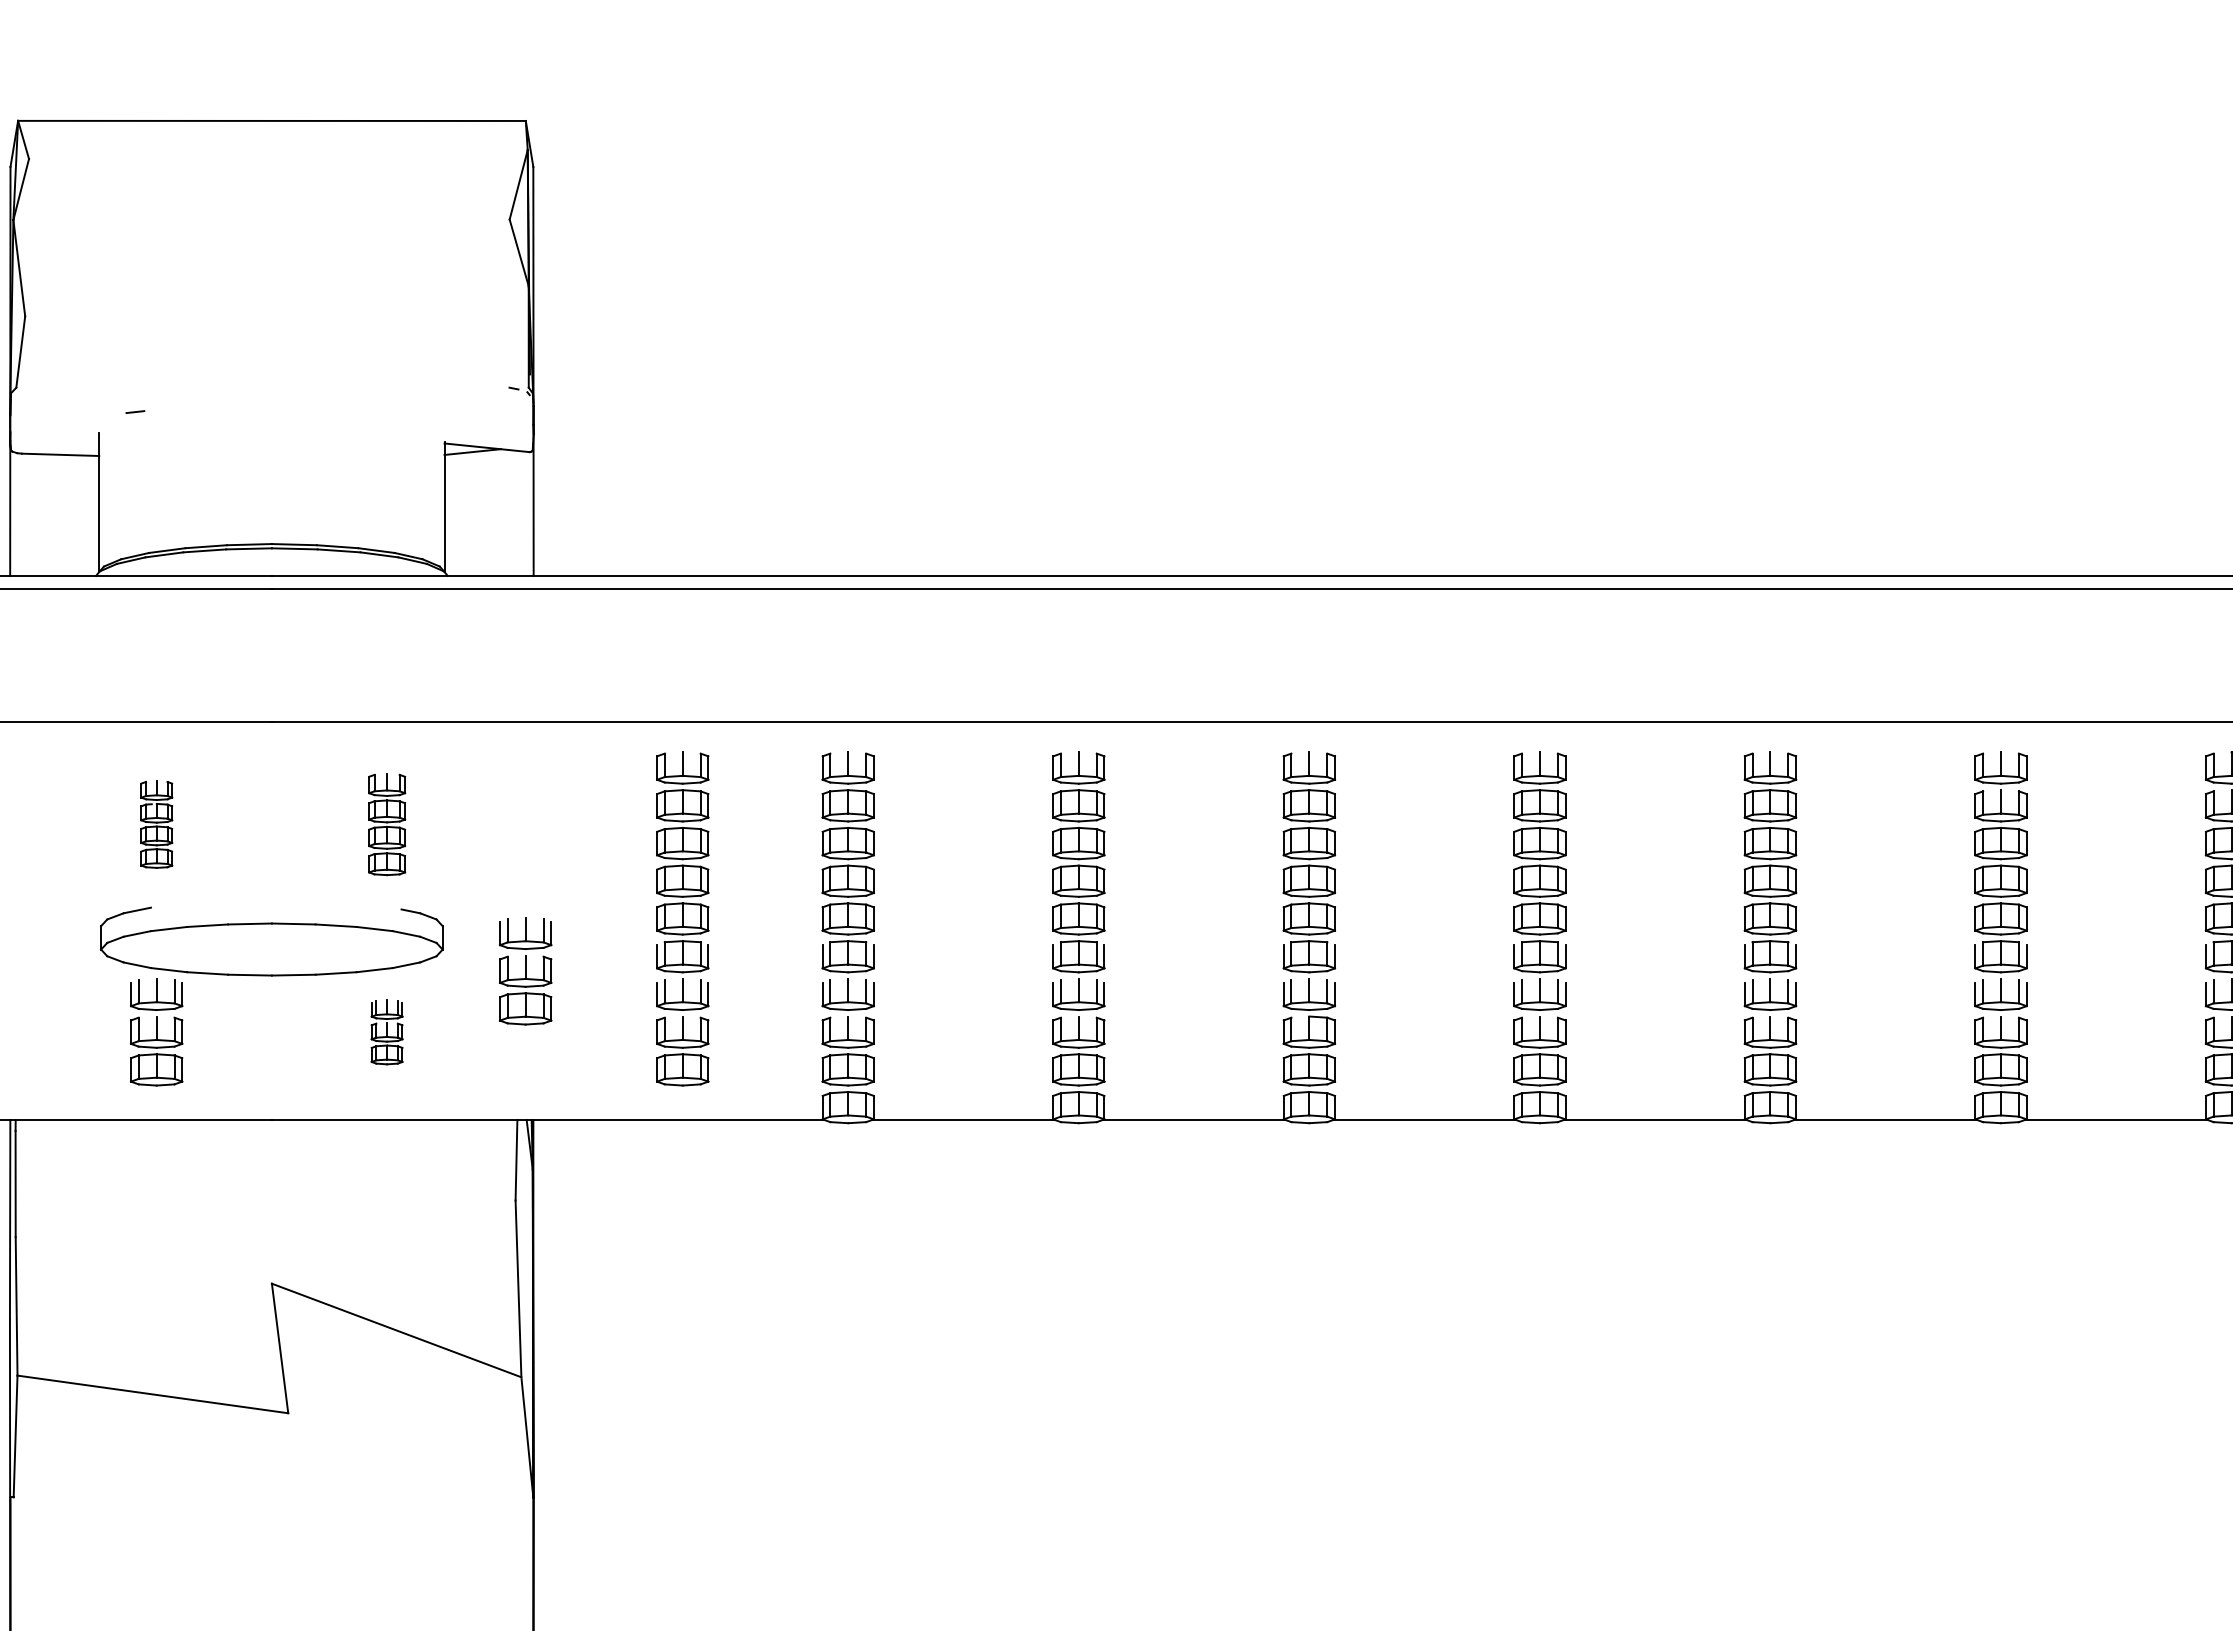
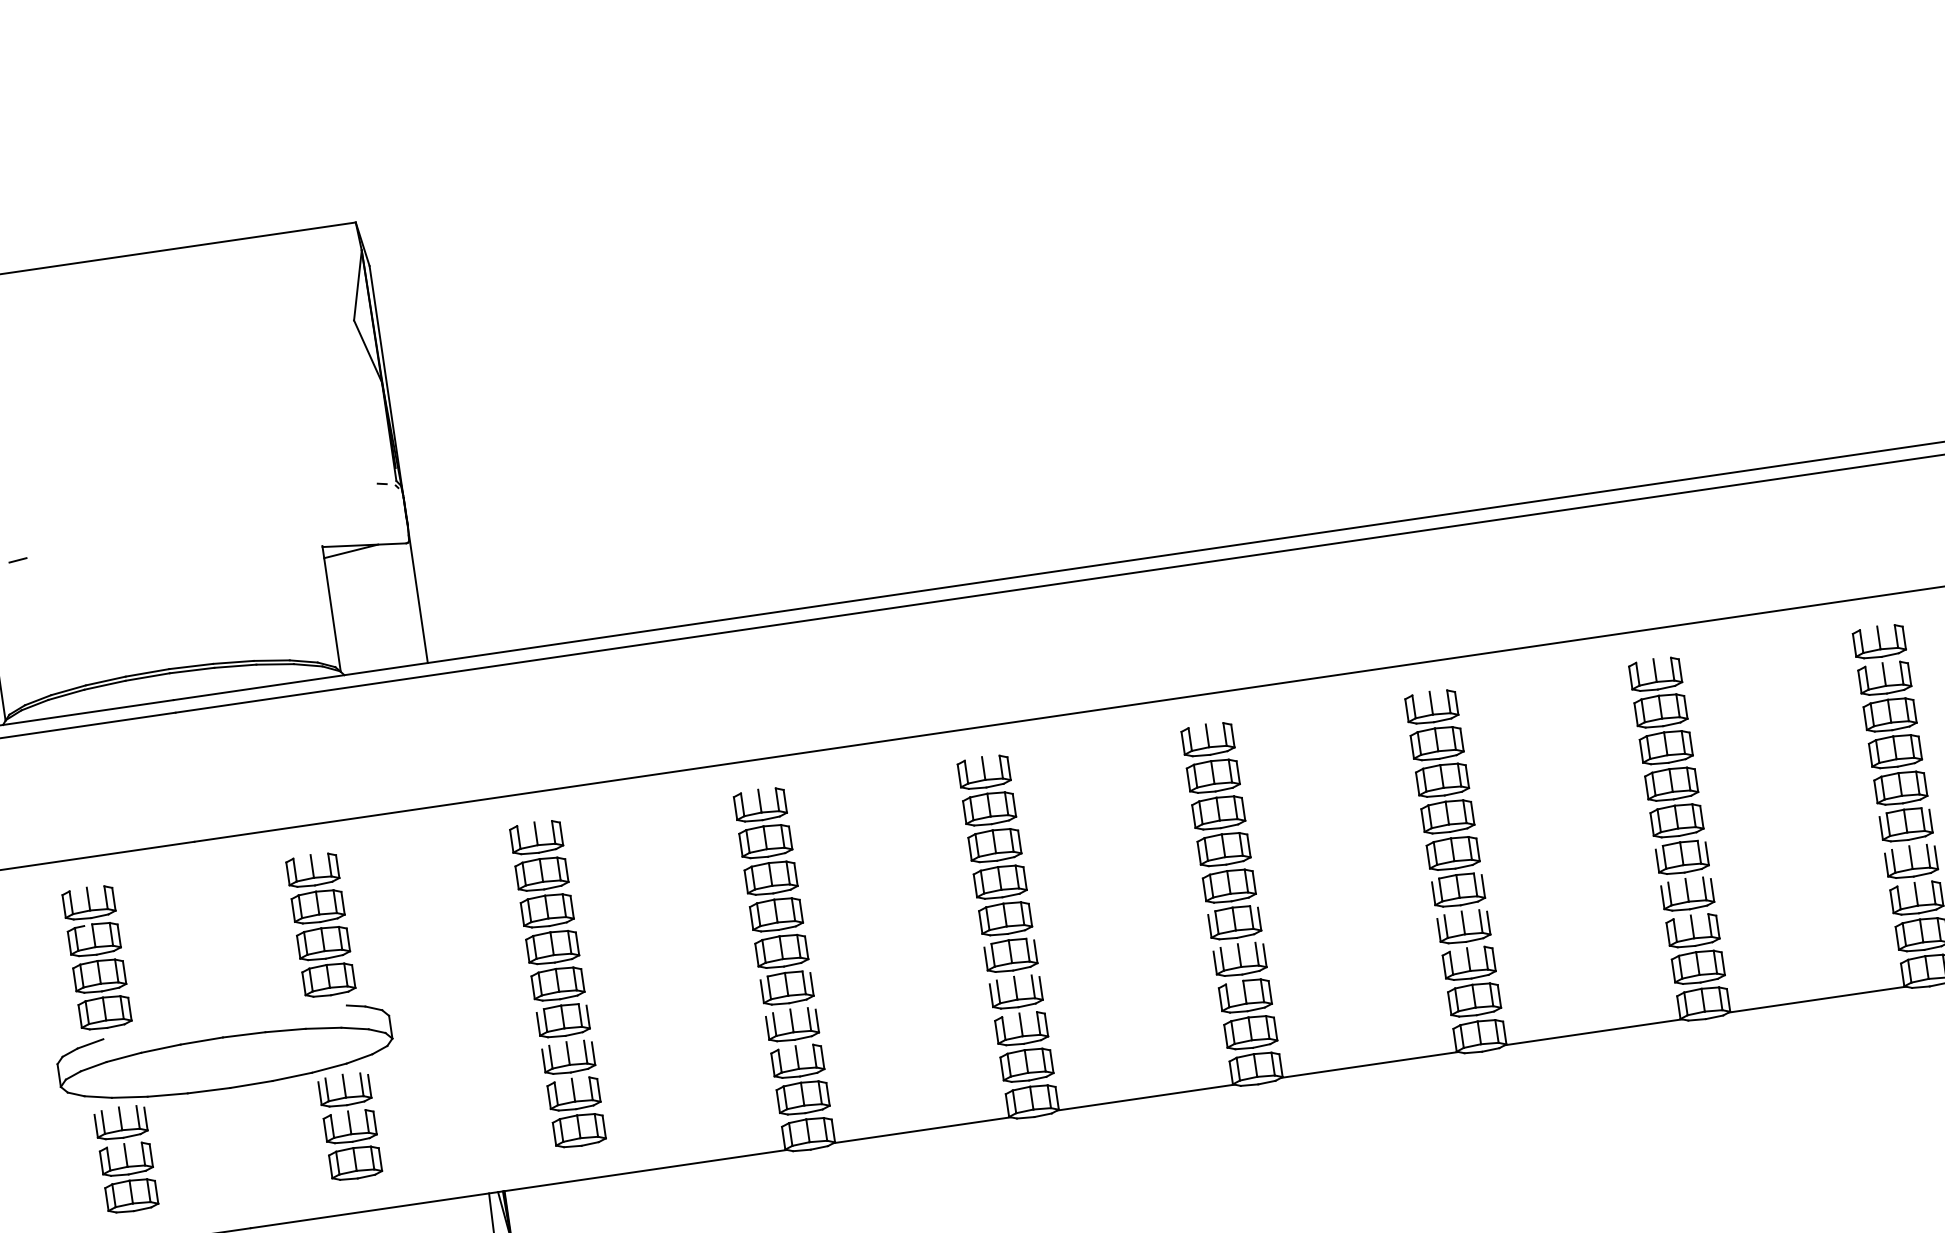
part: (156, 824) -> (96, 957), size x1.67
part: (386, 824) -> (320, 925), size x1.43
part: (682, 918) -> (557, 983), moved
part: (525, 971) -> (475, 1048), removed
part: (386, 1032) -> (349, 1127), size x1.67

